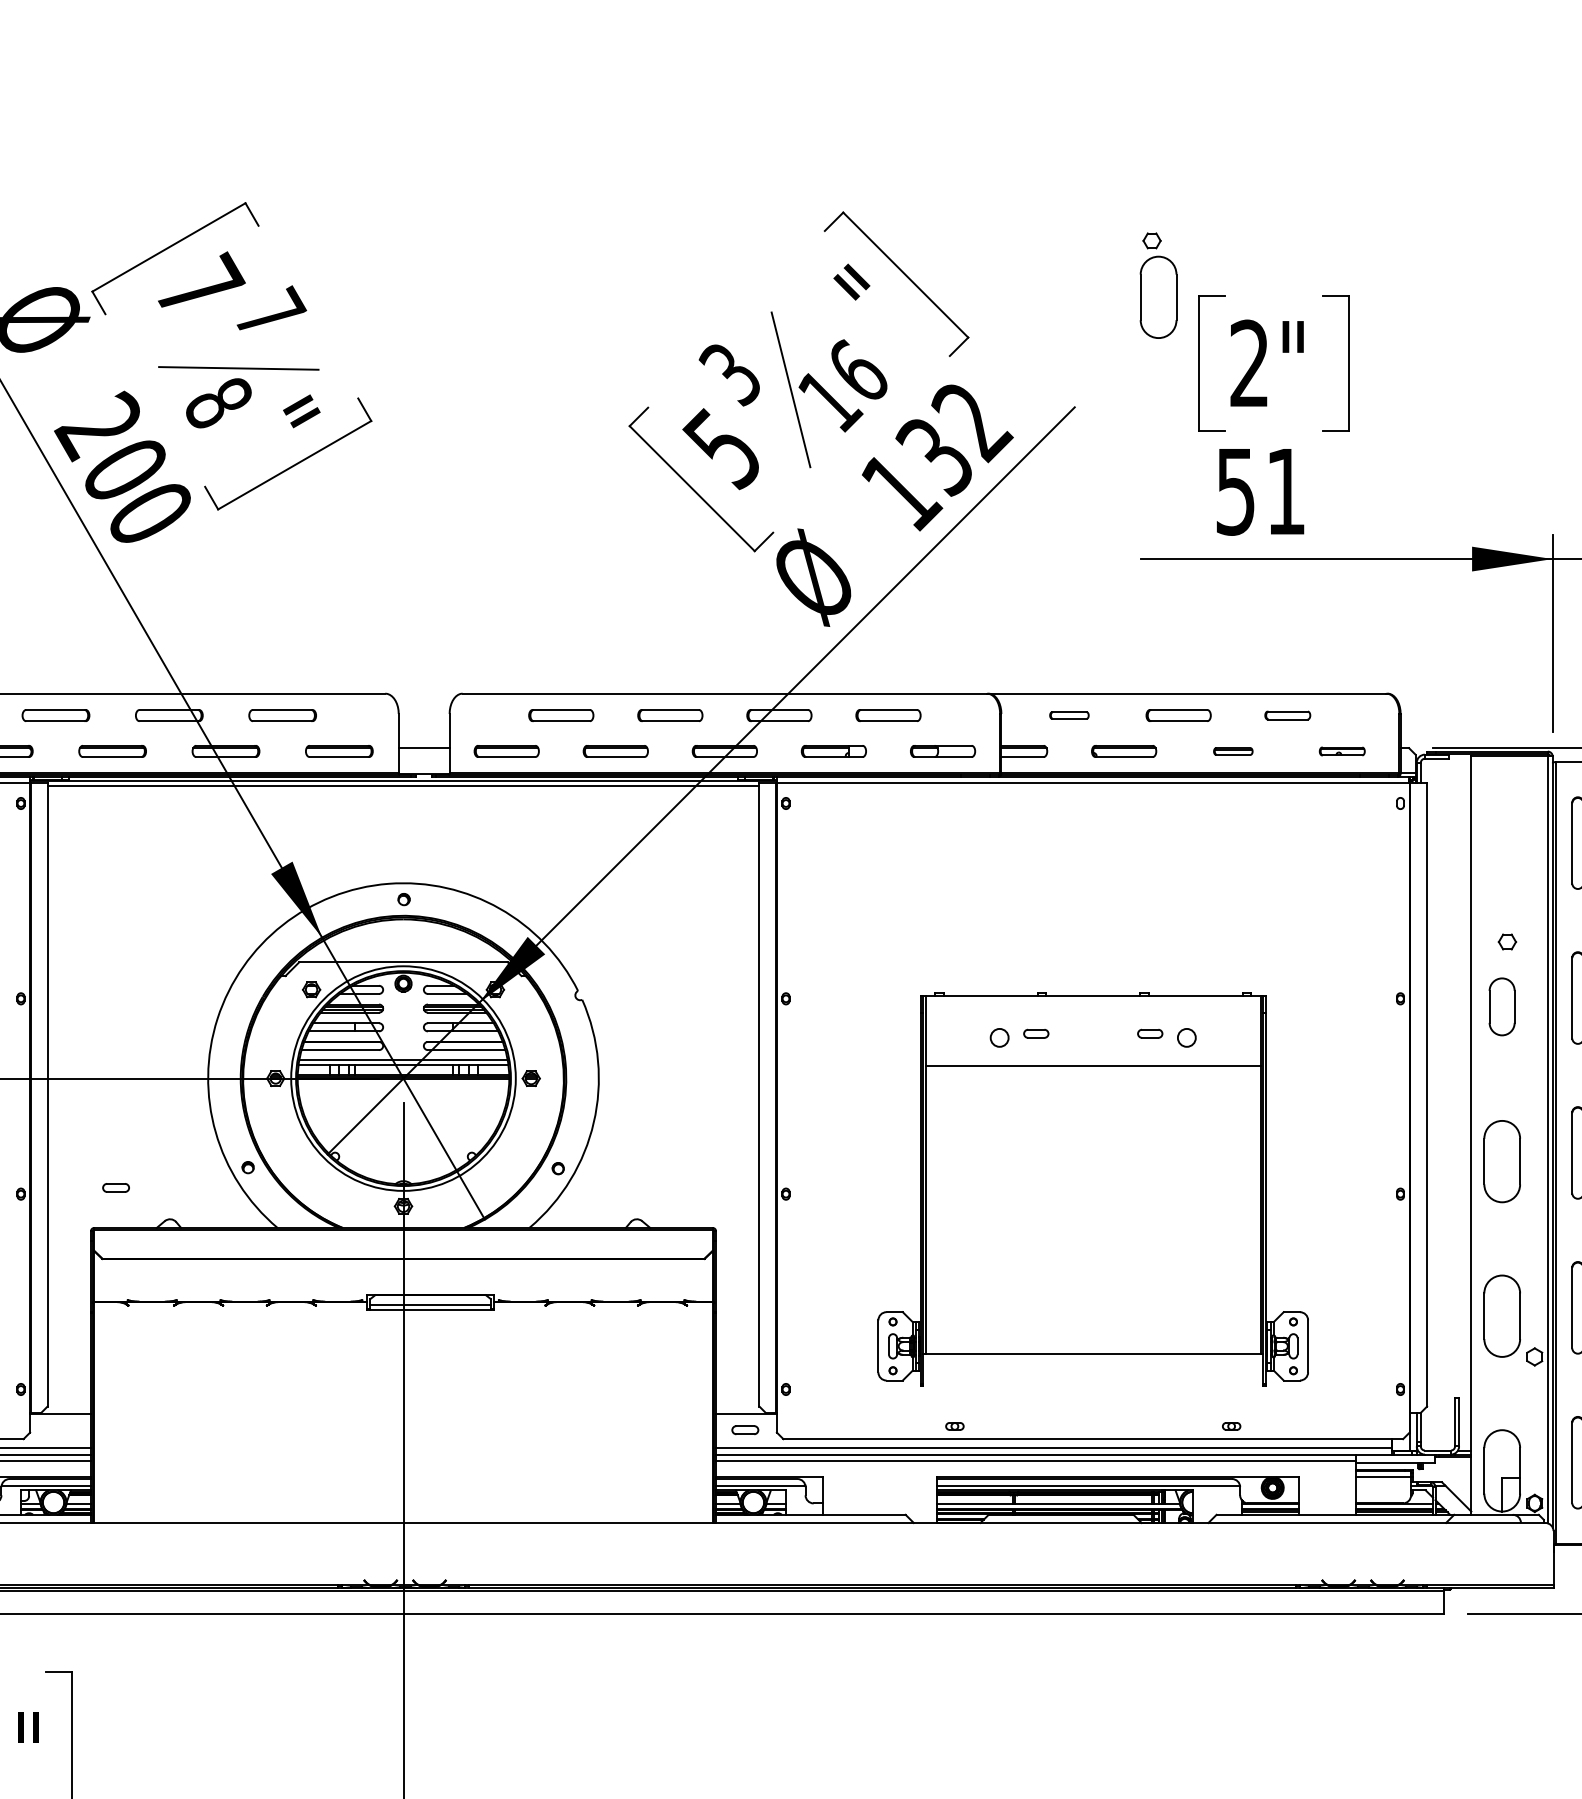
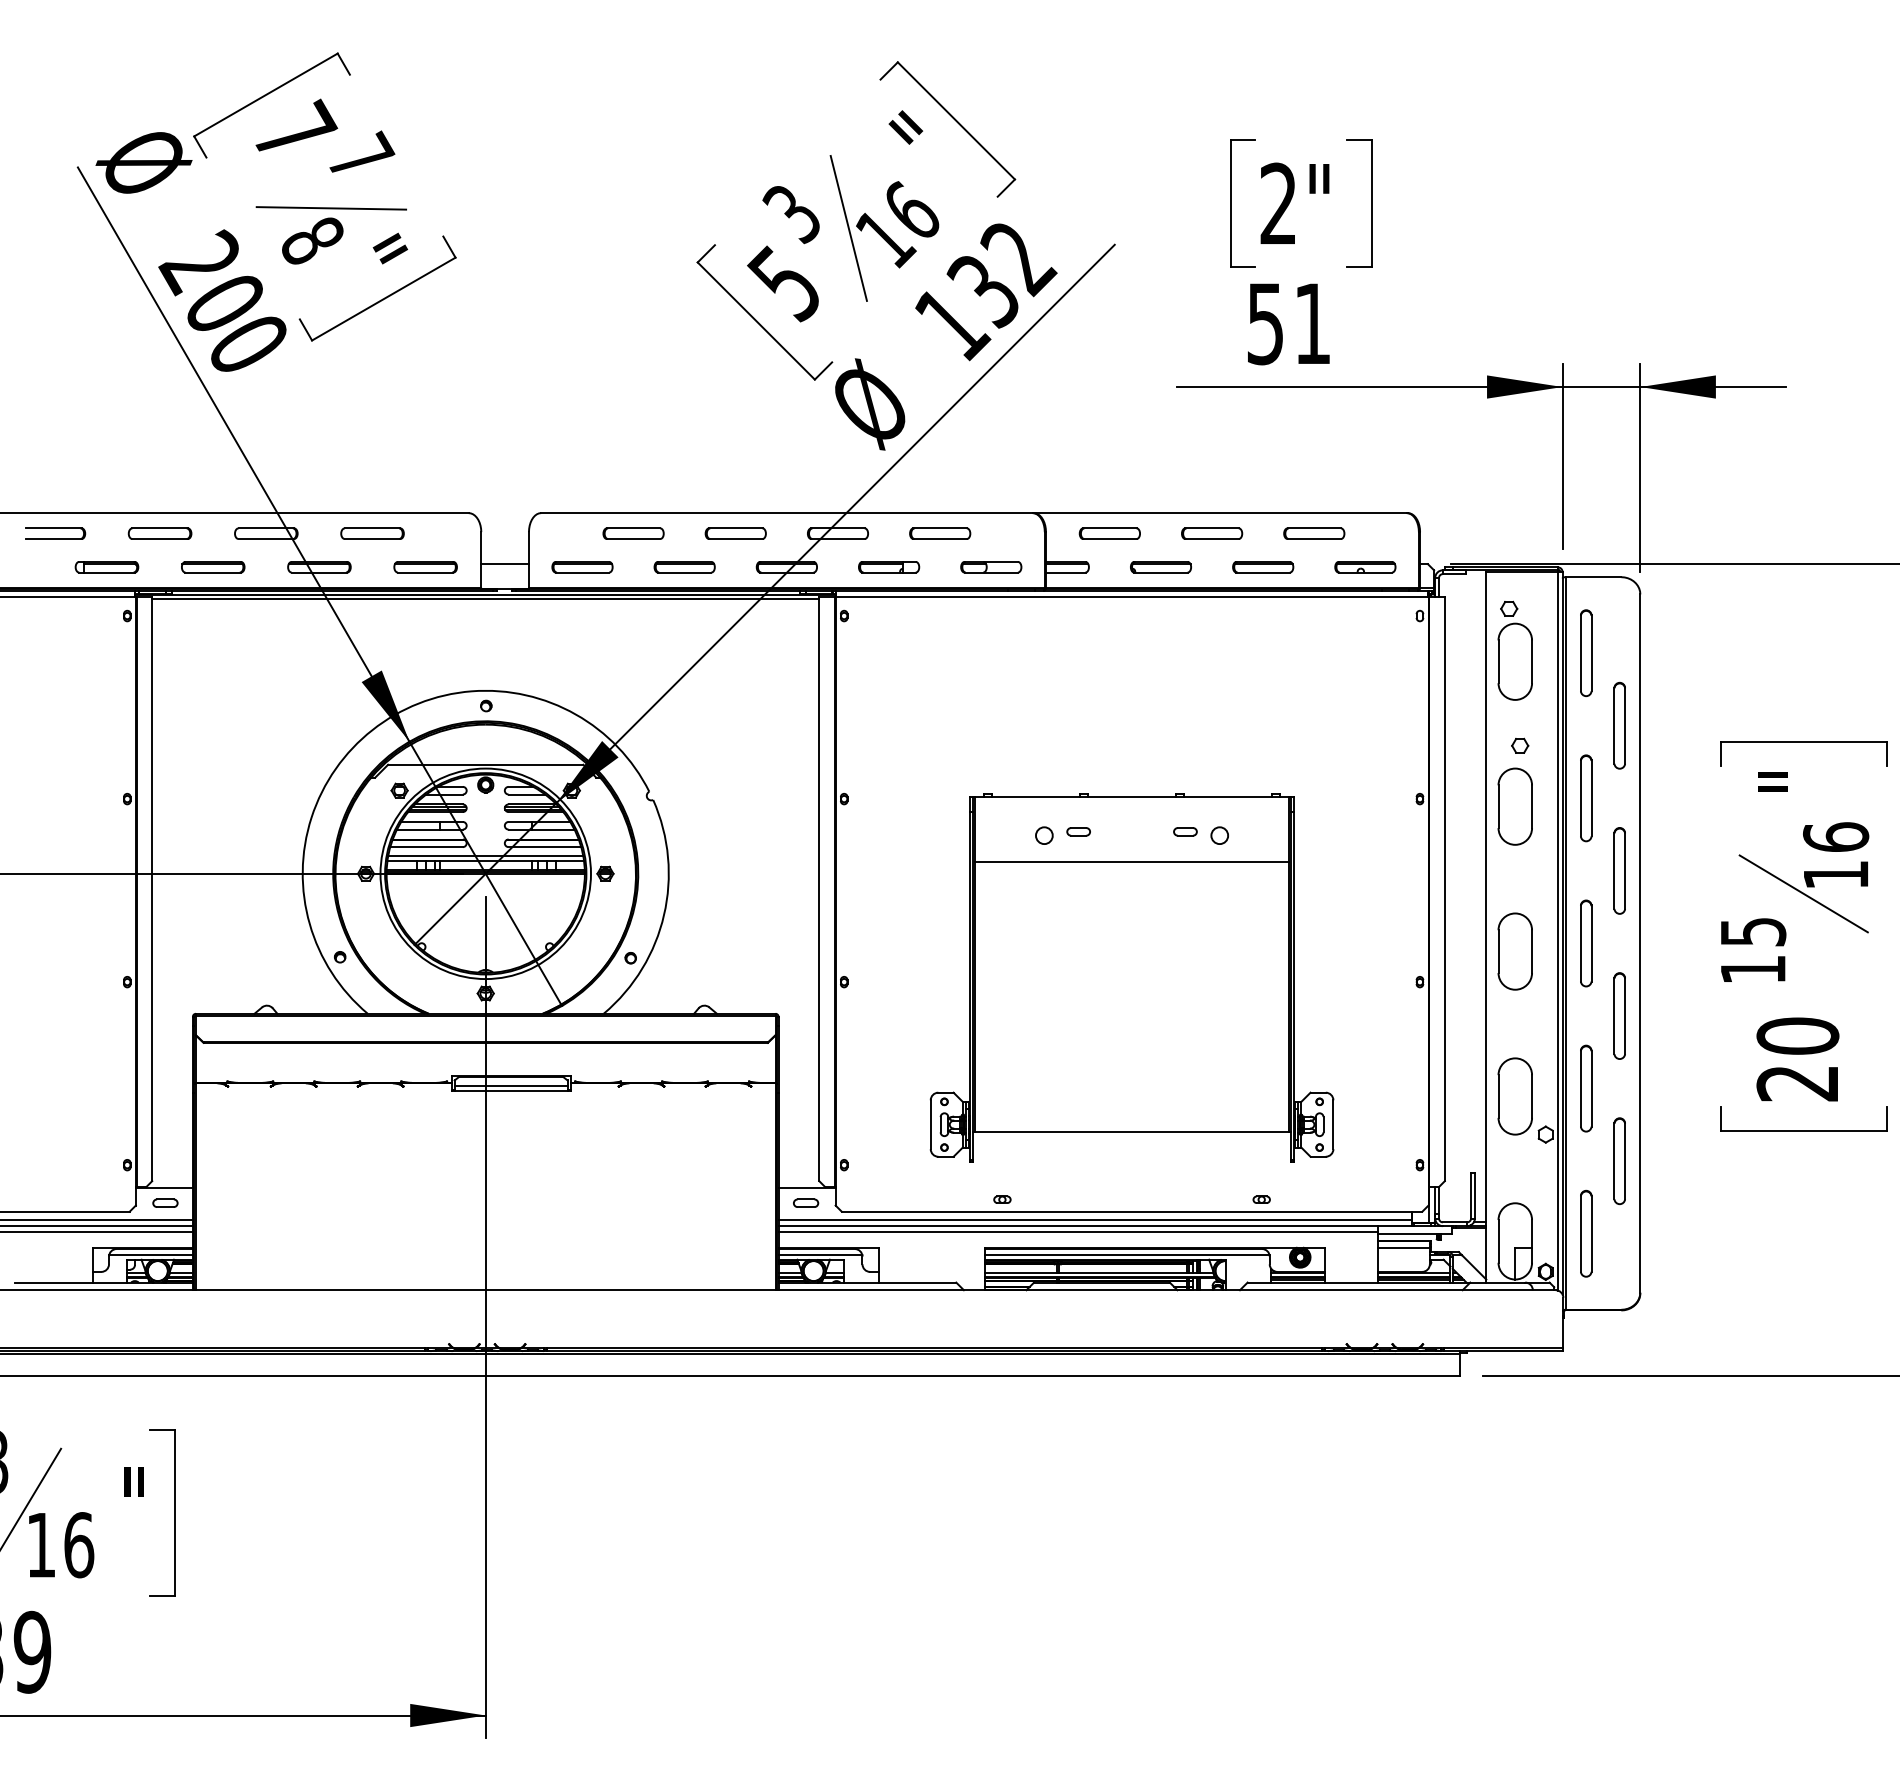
part: (1157, 285) -> (1514, 650), moved
part: (1069, 715) -> (1109, 533), size x1.67
part: (1287, 715) -> (1314, 533), size x1.43
part: (1233, 751) -> (1263, 567), size x1.67
part: (1342, 751) -> (1365, 567), size x1.43
part: (1501, 1006) -> (1514, 806), size x1.43
part: (116, 1187) -> (165, 1202), moved

